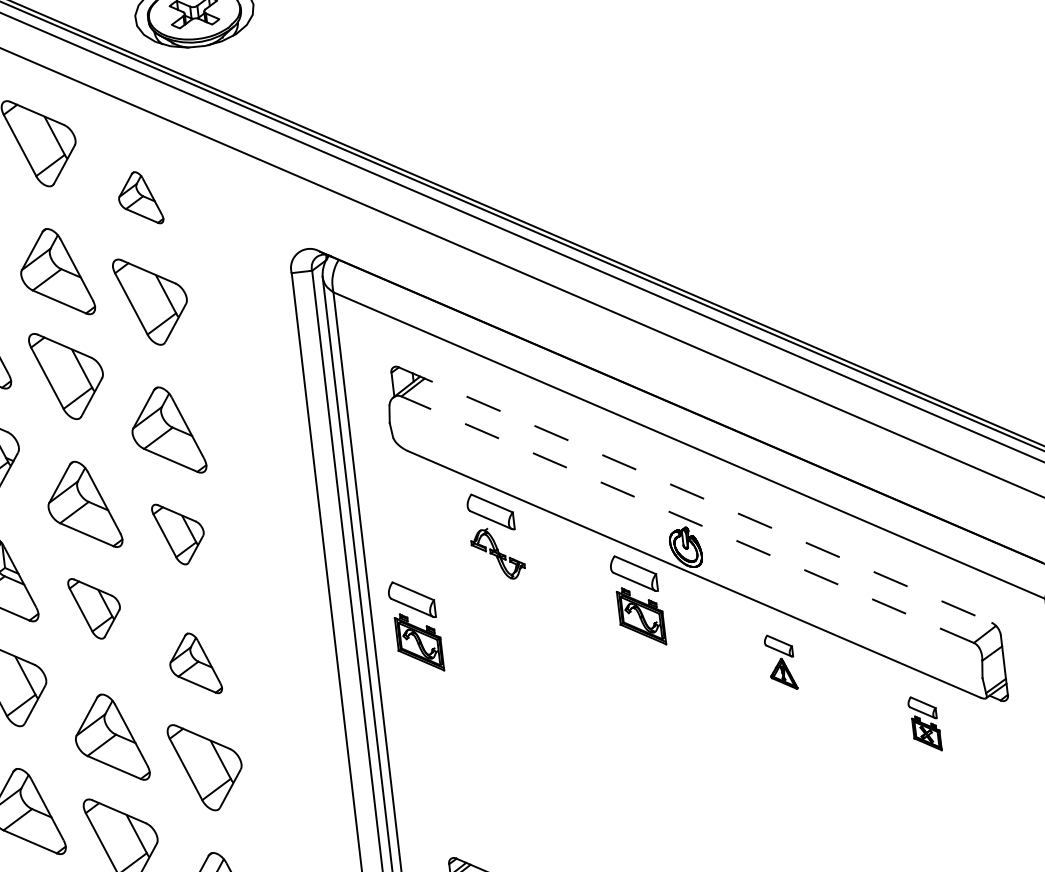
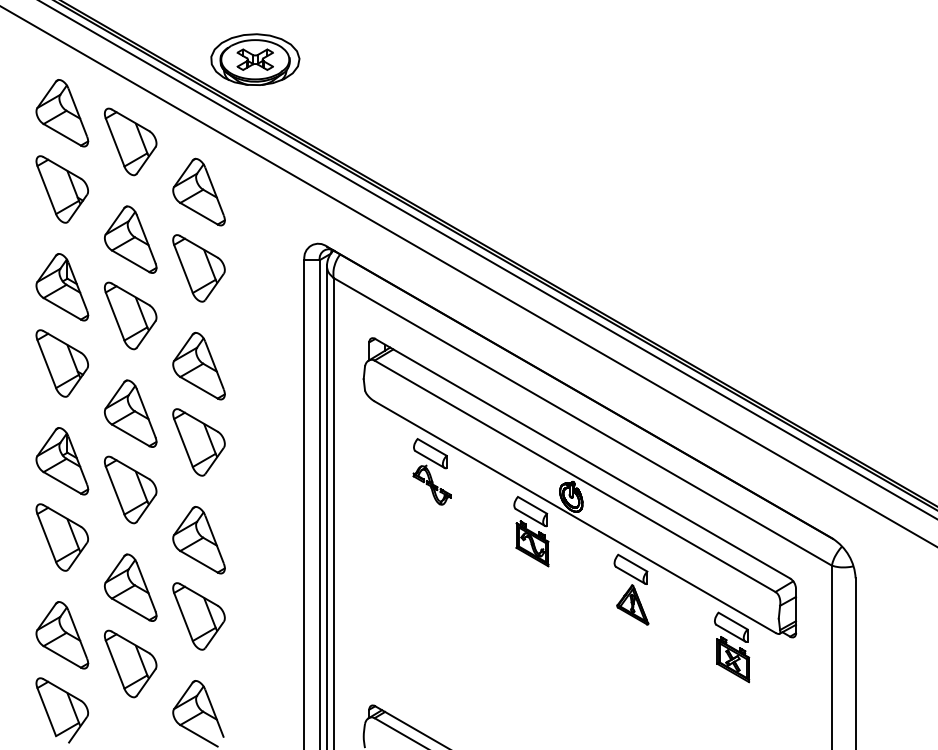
part: (139, 197) -> (198, 191), size x1.67
line: (694, 494) -> (582, 458), dashed -> solid
line: (686, 520) -> (574, 476), dashed -> solid
part: (178, 533) -> (198, 442), size x1.43
part: (95, 607) -> (130, 489), size x1.43
part: (416, 626) -> (365, 531), removed
part: (780, 662) -> (631, 589), size x1.67
part: (194, 664) -> (198, 540), size x1.43
part: (925, 723) -> (732, 647), size x1.67

